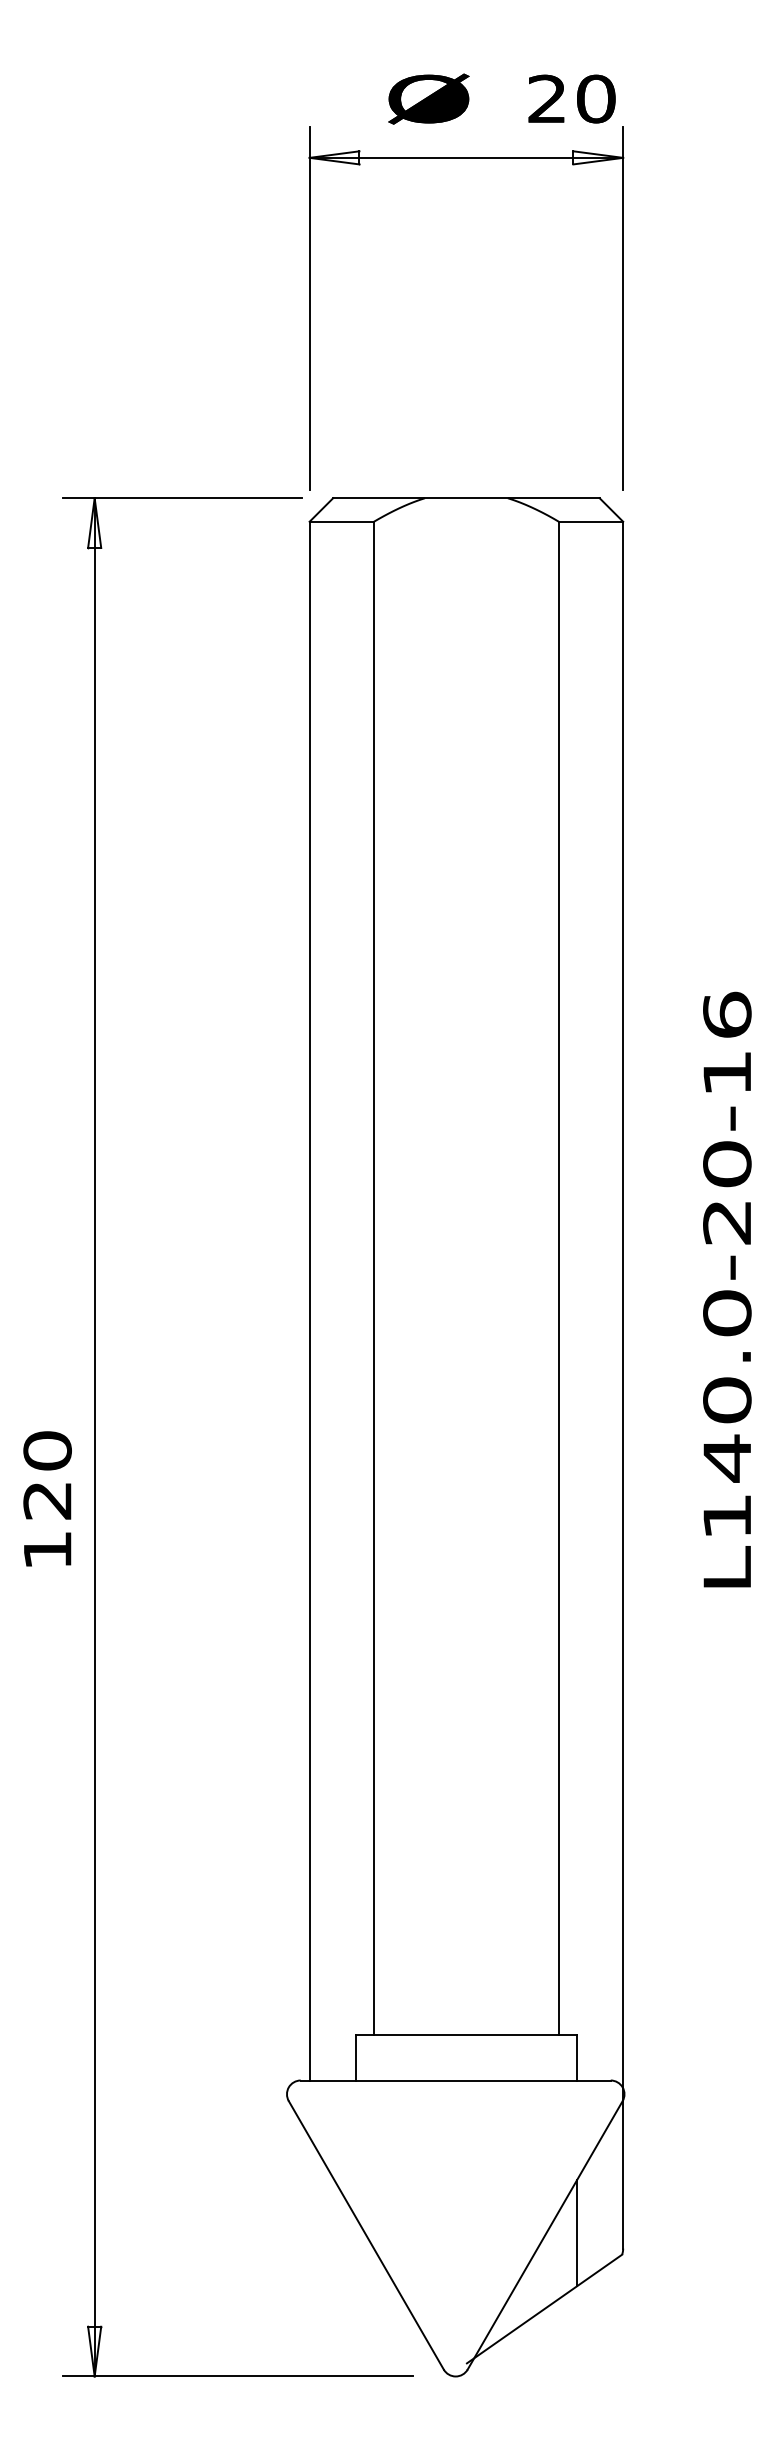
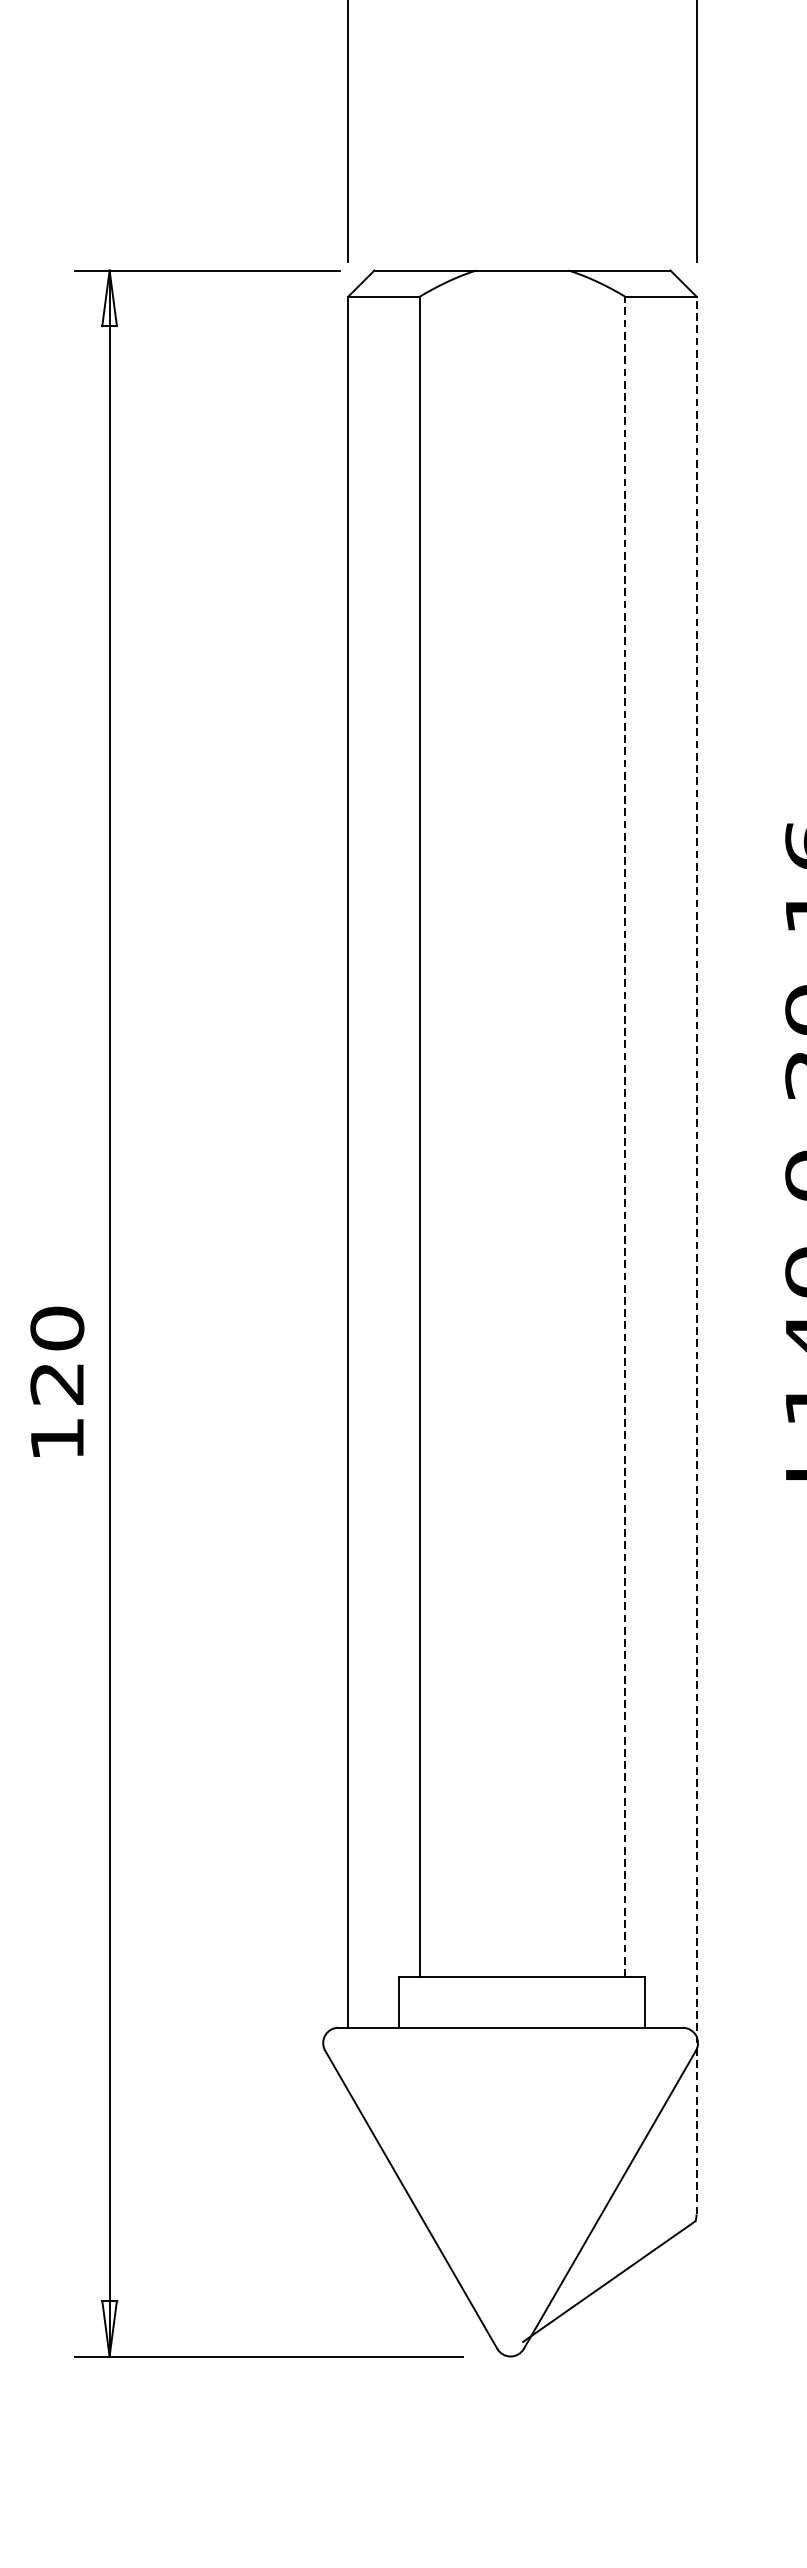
line: (558, 1277) -> (624, 1135), solid -> dashed
line: (623, 1384) -> (696, 1254), solid -> dashed
line: (577, 2232) -> (645, 2196), removed

